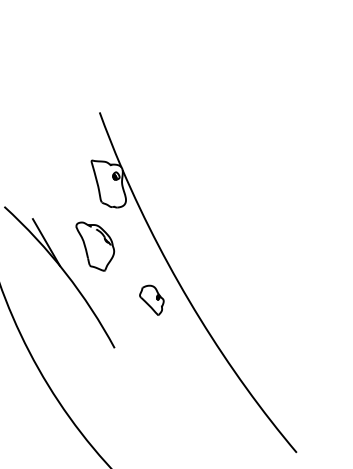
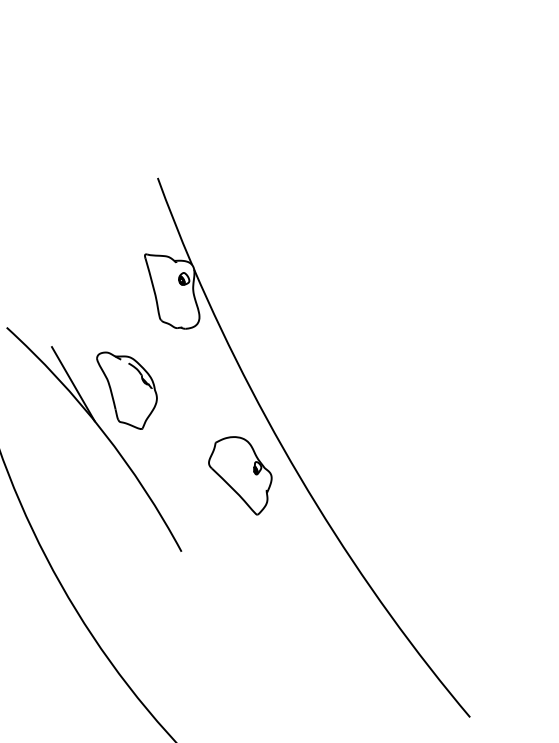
part: (95, 246) -> (127, 390), moved
part: (151, 300) -> (239, 476), size x1.67

